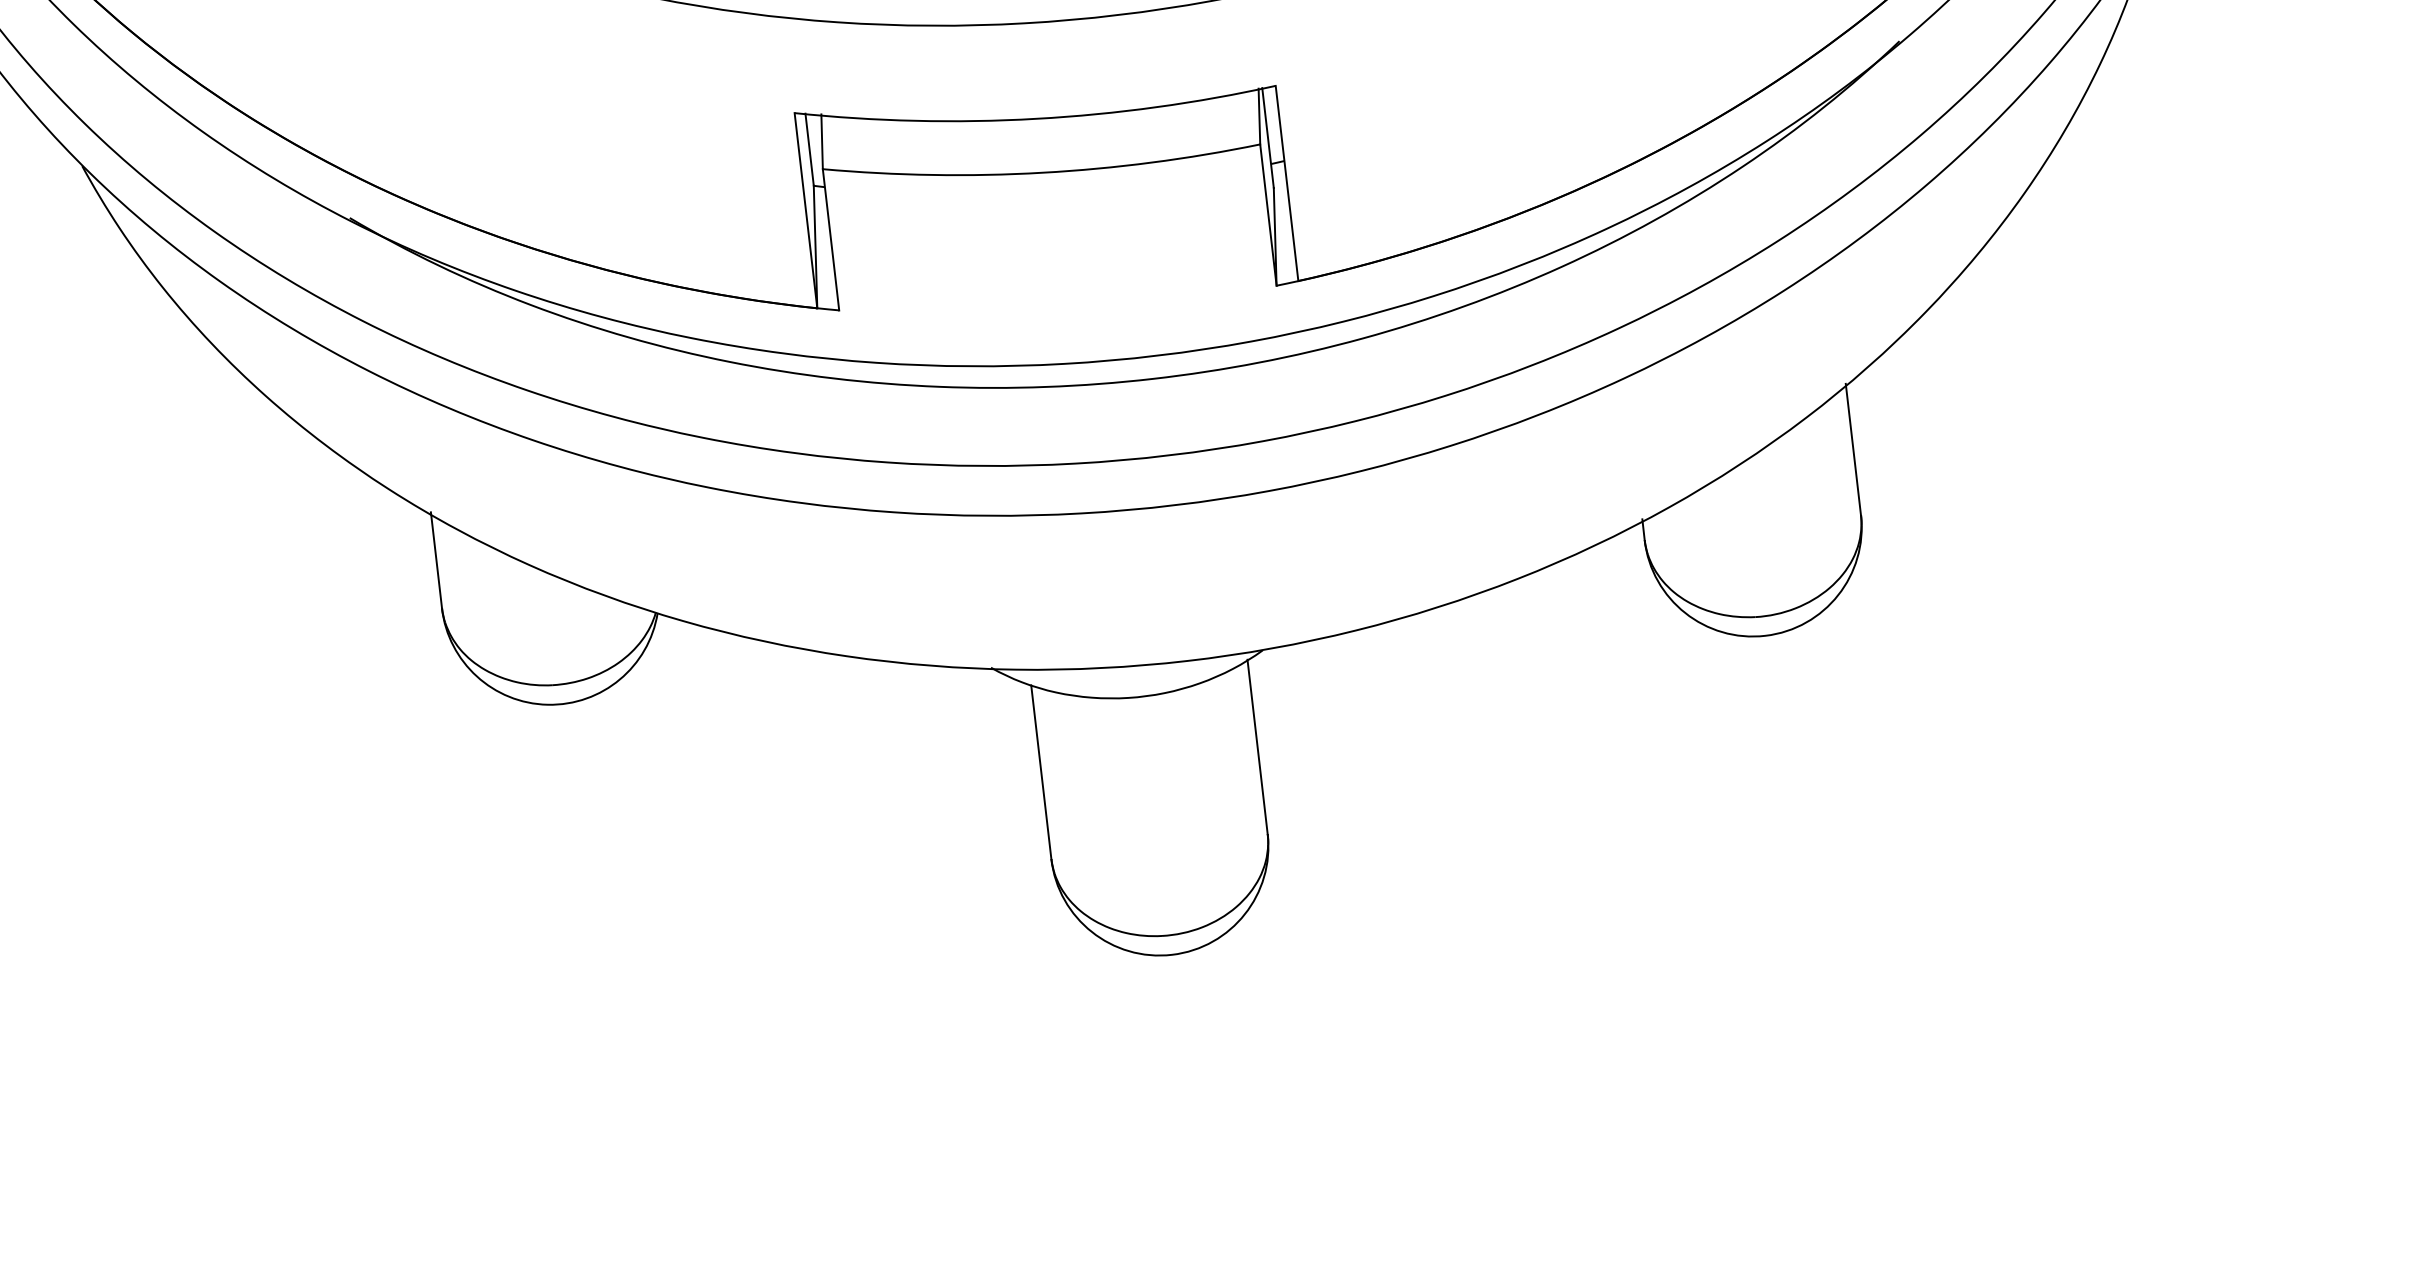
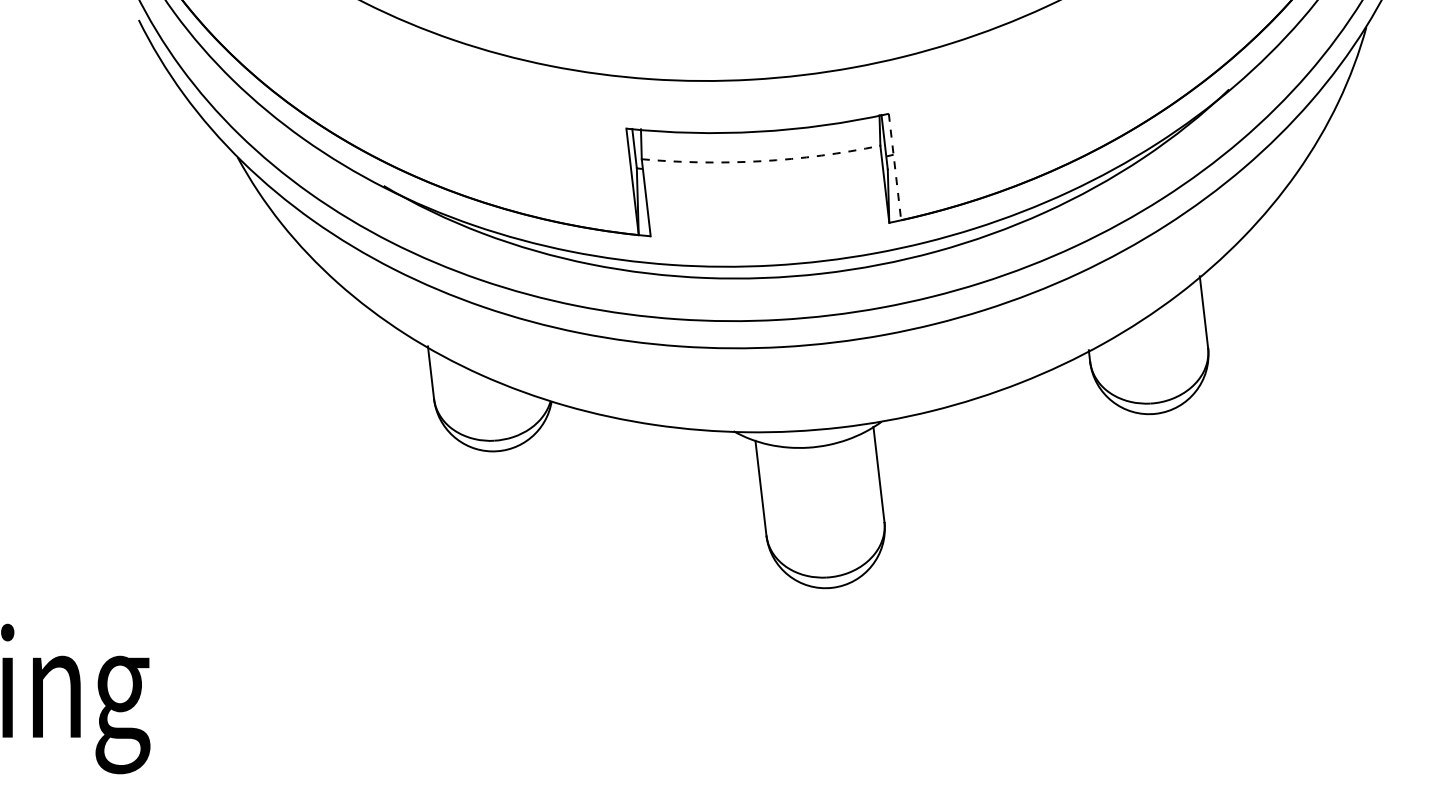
arc: (1042, 173) -> (761, 161), solid -> dashed
line: (1287, 184) -> (895, 167), solid -> dashed

